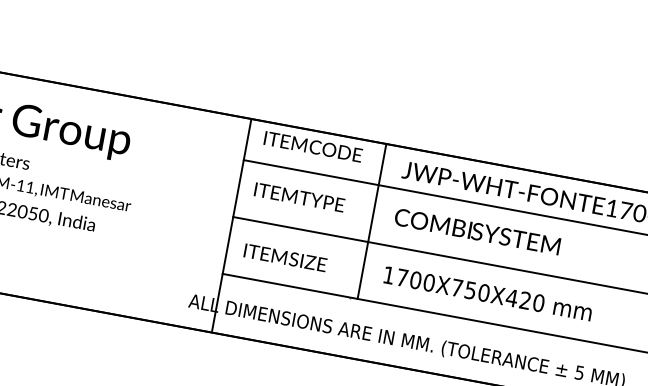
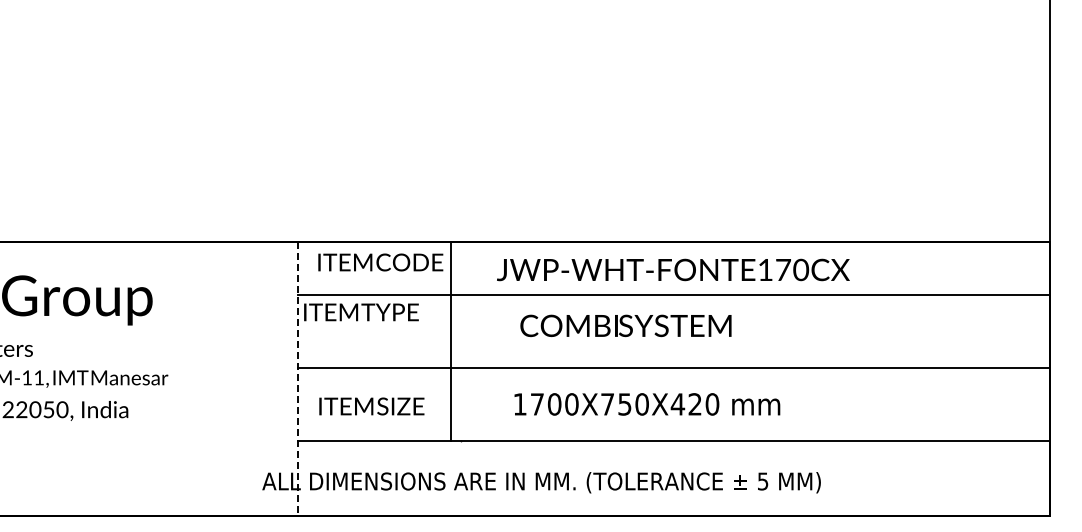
text: (299, 197) -> (361, 312), moved
line: (371, 221) -> (450, 341), moved
line: (231, 224) -> (297, 377), solid -> dashed
text: (477, 231) -> (625, 325), moved
text: (488, 293) -> (647, 404), moved

